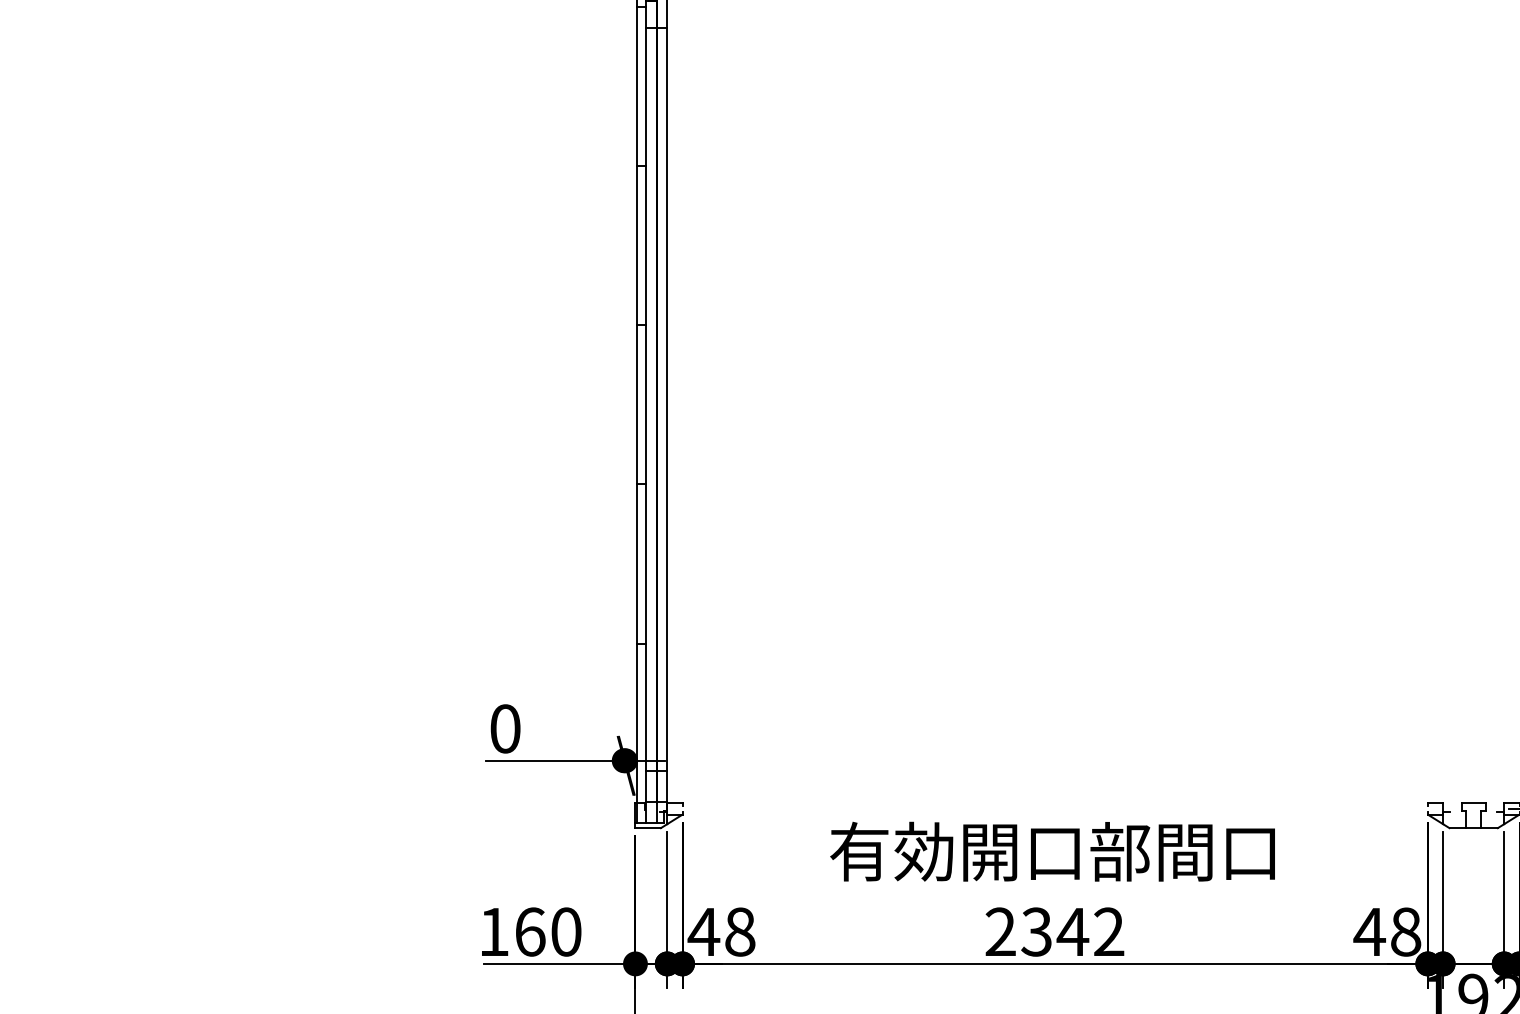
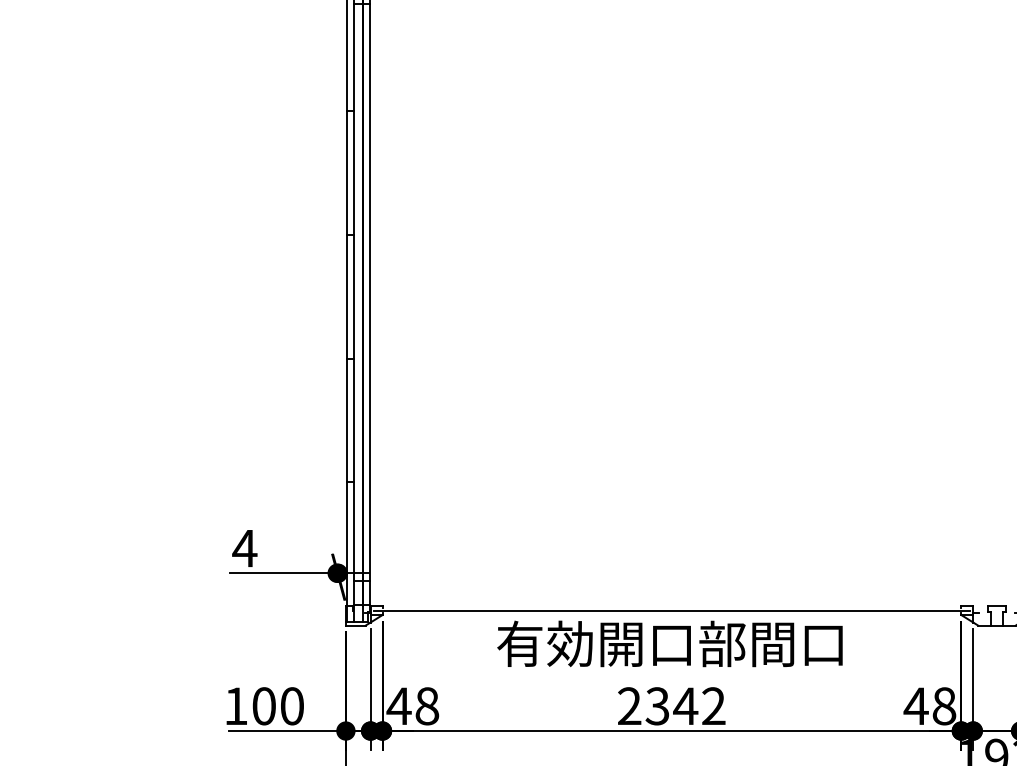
text: (504, 728) -> (244, 548), 0 -> 4
line: (1055, 808) -> (672, 610), added
text: (530, 931) -> (264, 705), 160 -> 100

